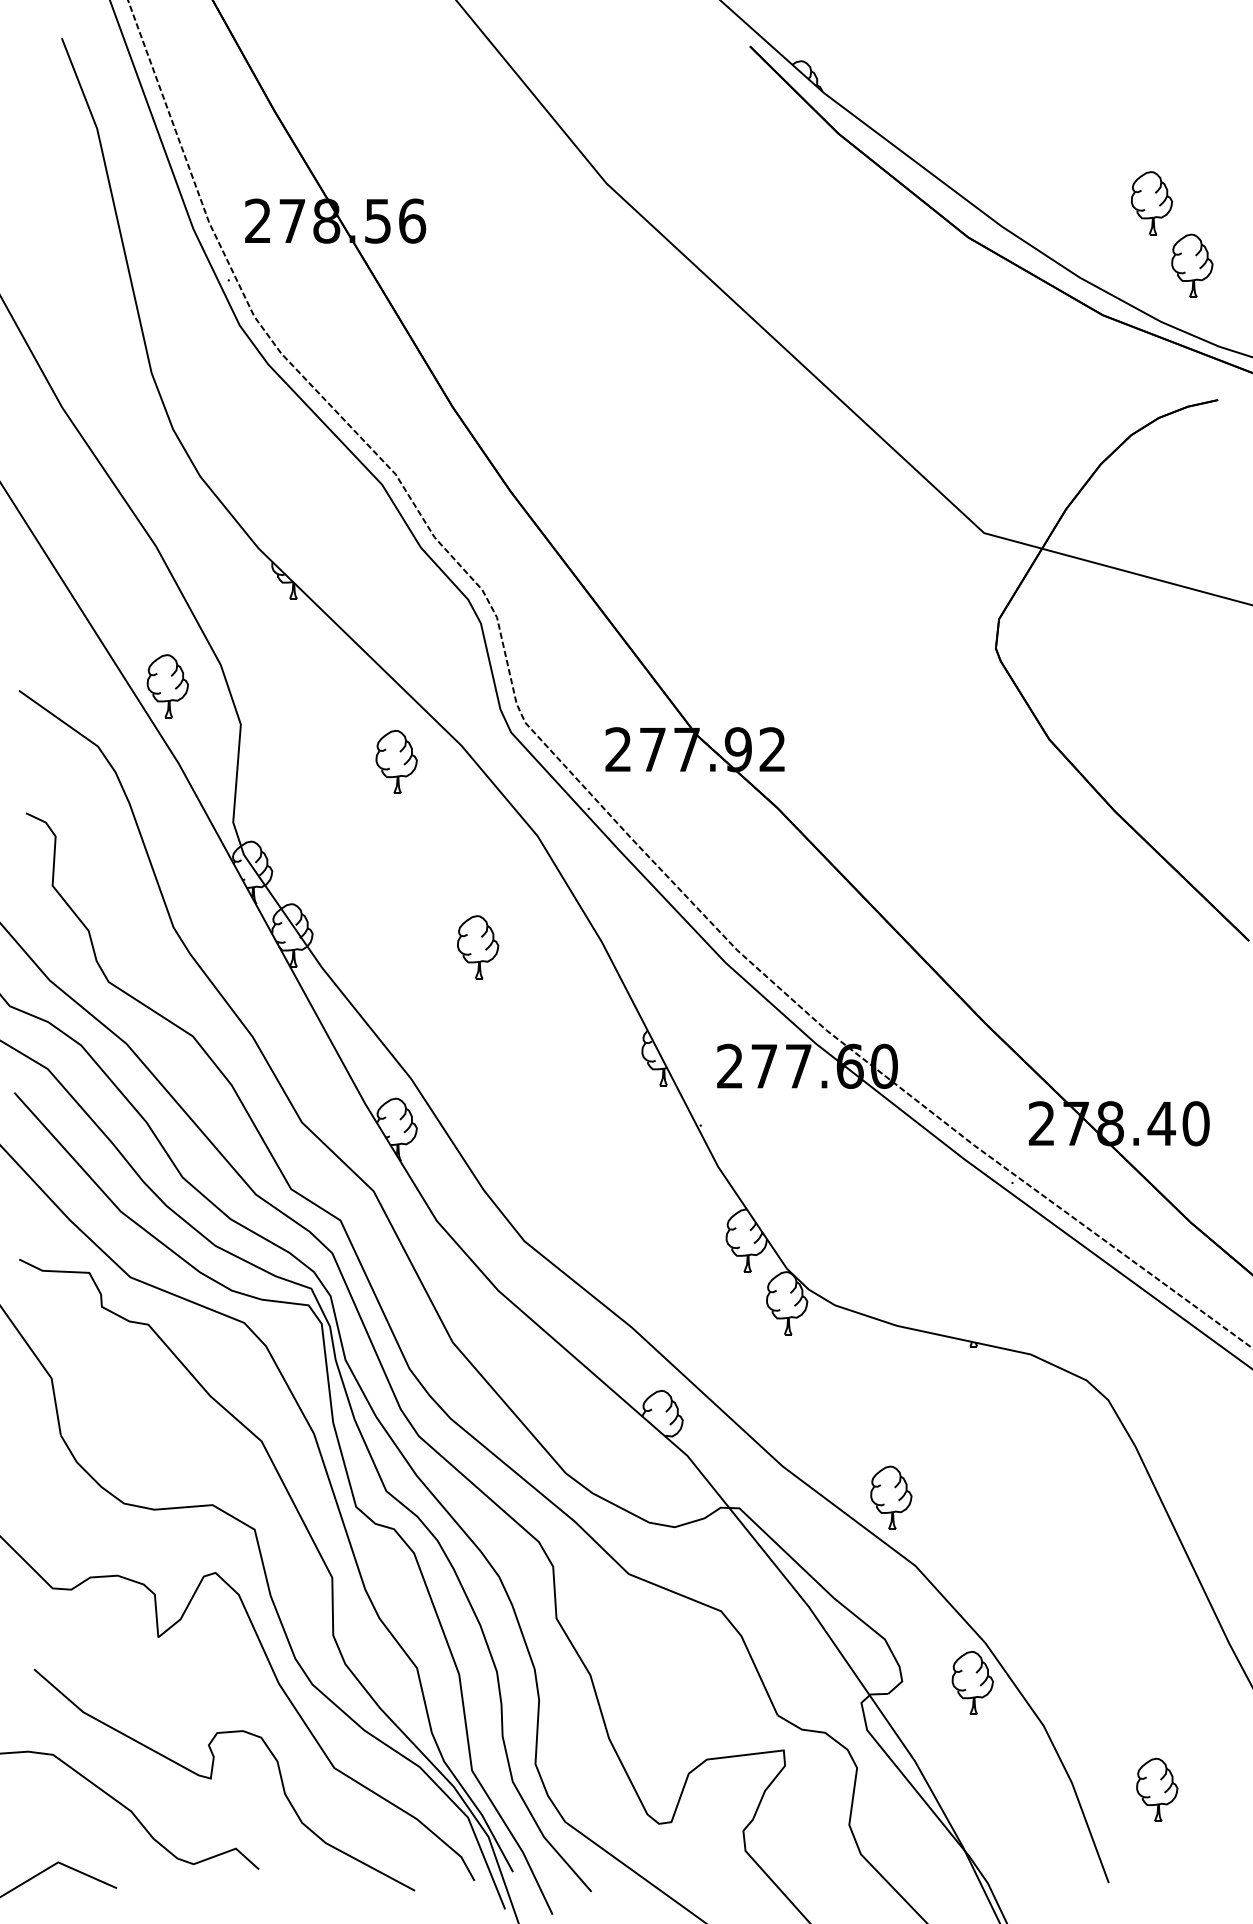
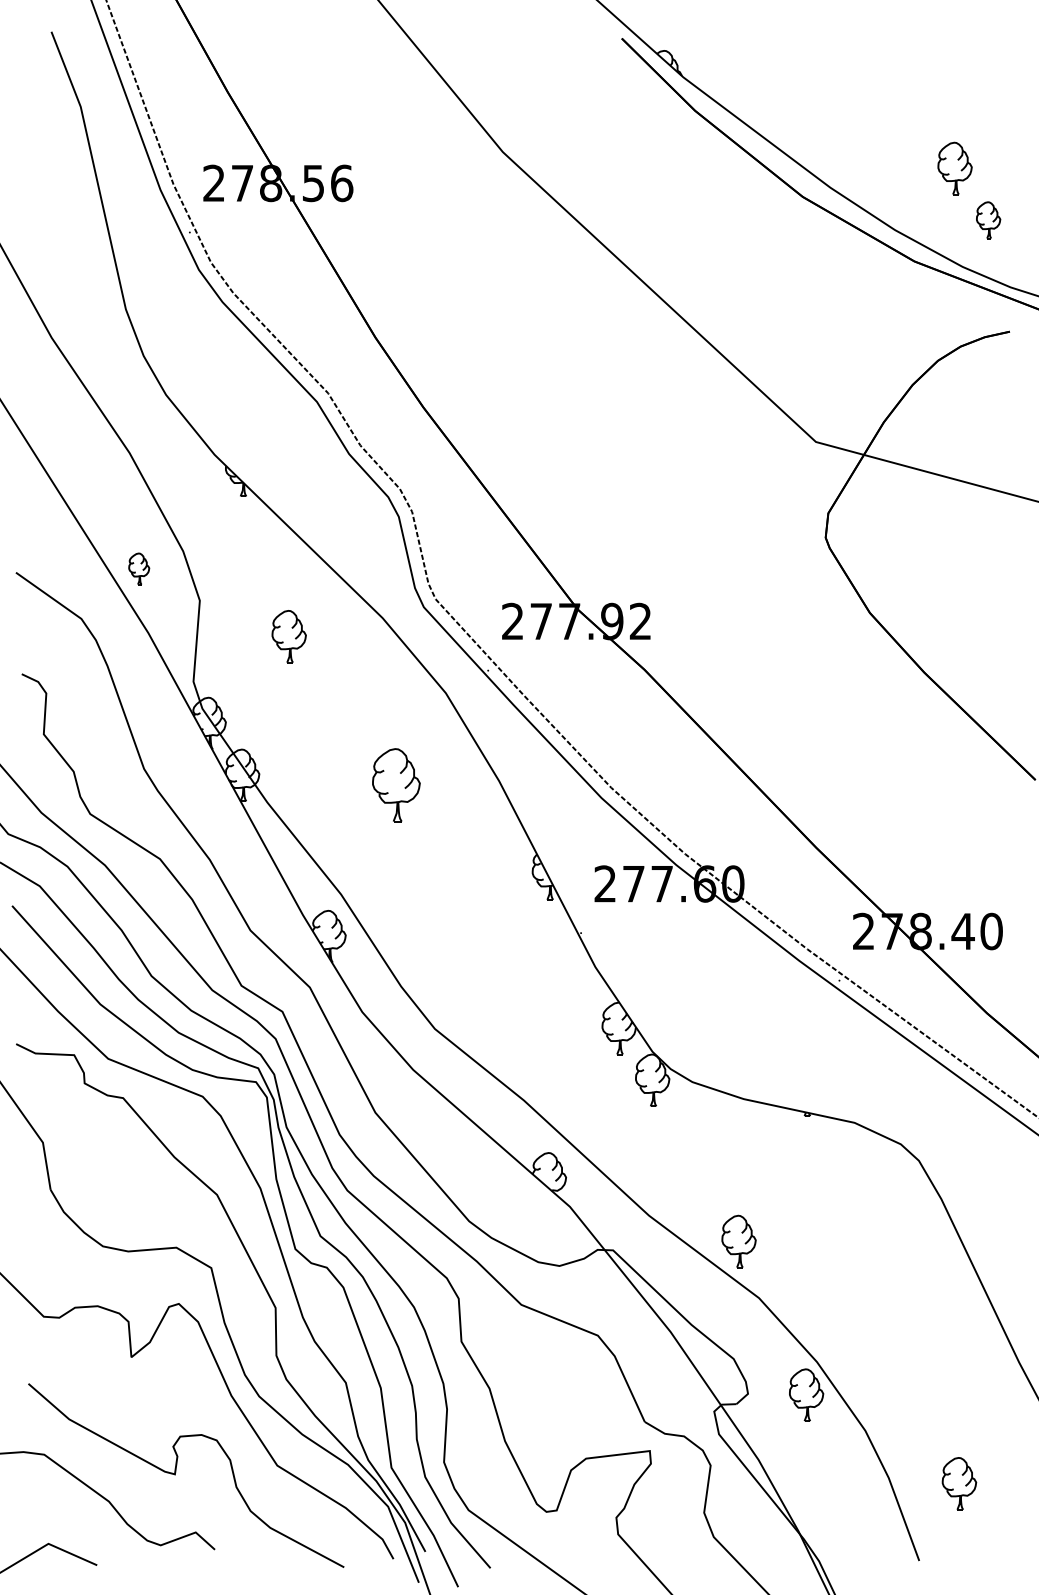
part: (1192, 265) -> (988, 220), size x0.7
part: (167, 686) -> (139, 569), size x0.6
part: (396, 761) -> (289, 636), moved
part: (478, 947) -> (396, 785), size x1.4

